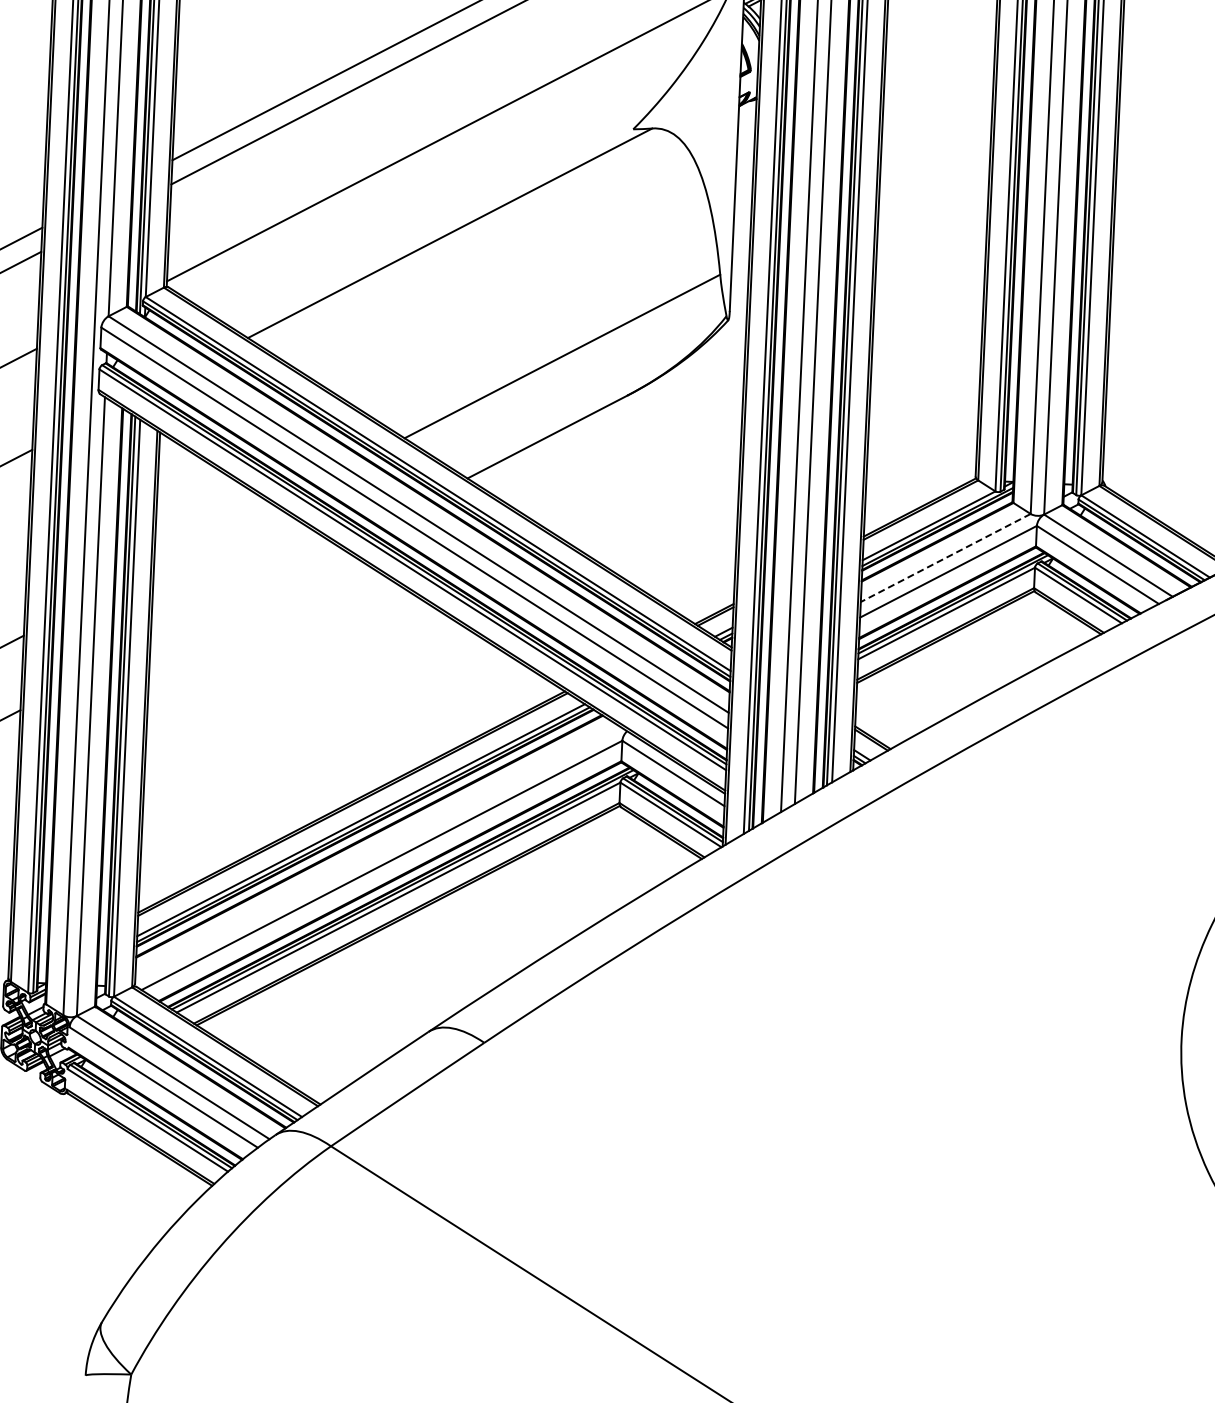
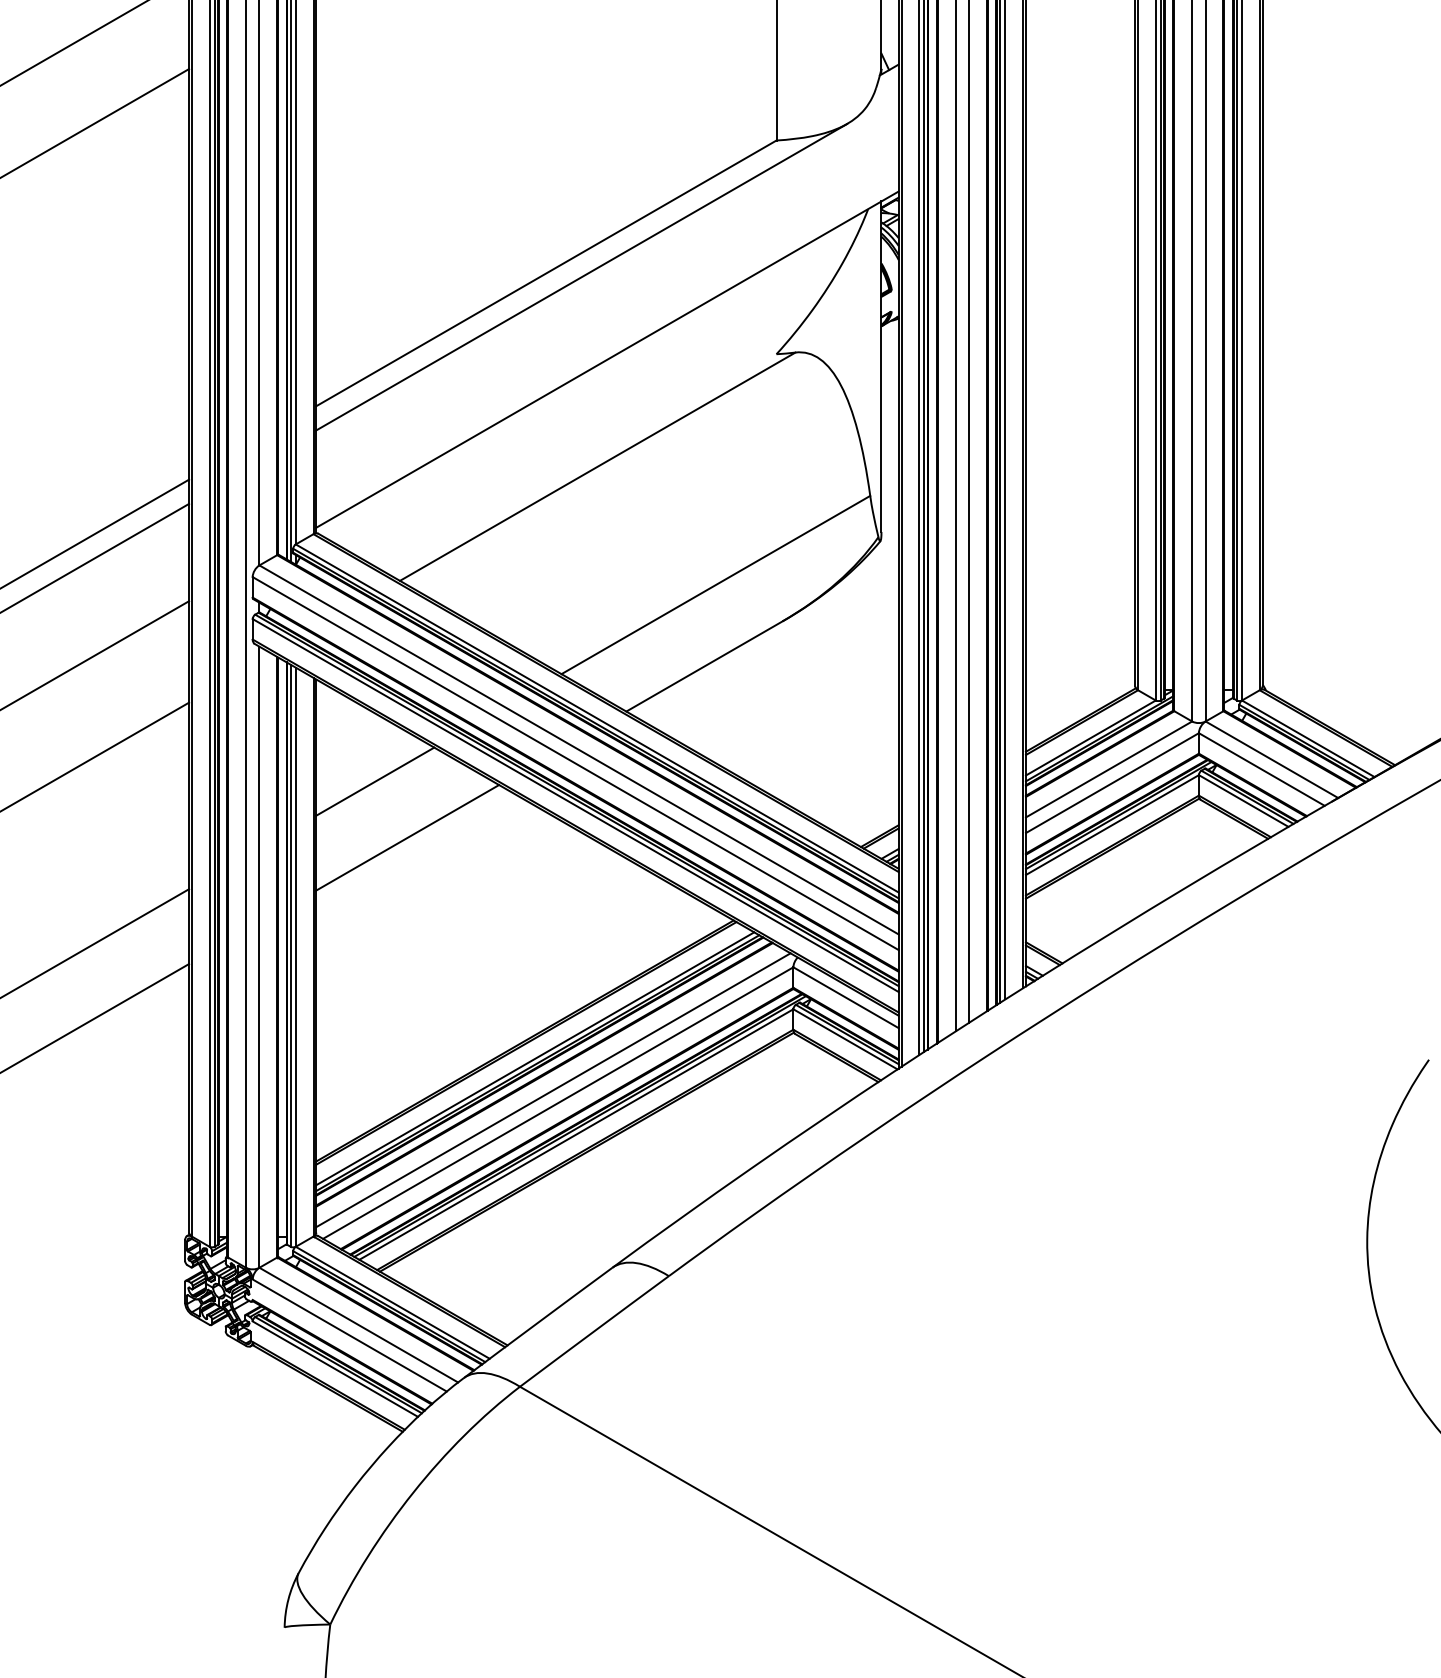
line: (214, 536) -> (375, 781), added
line: (946, 558) -> (1109, 769), dashed -> solid
line: (243, 594) -> (407, 837), added
line: (377, 852) -> (553, 1090), added

